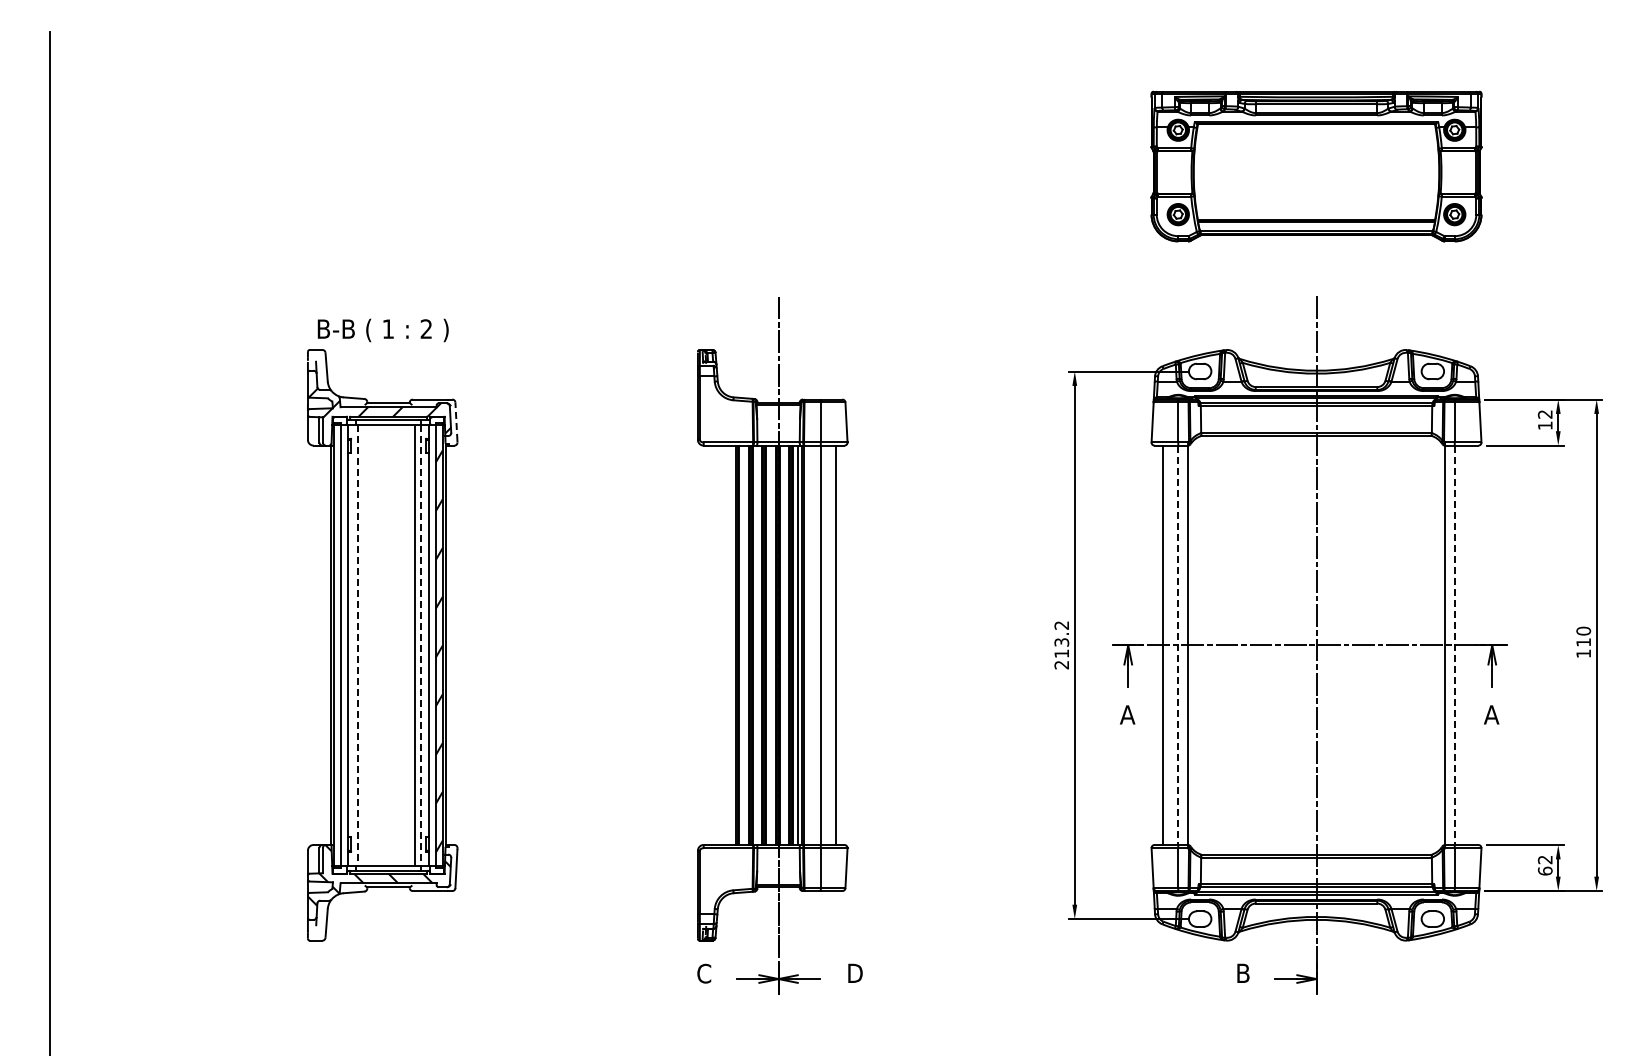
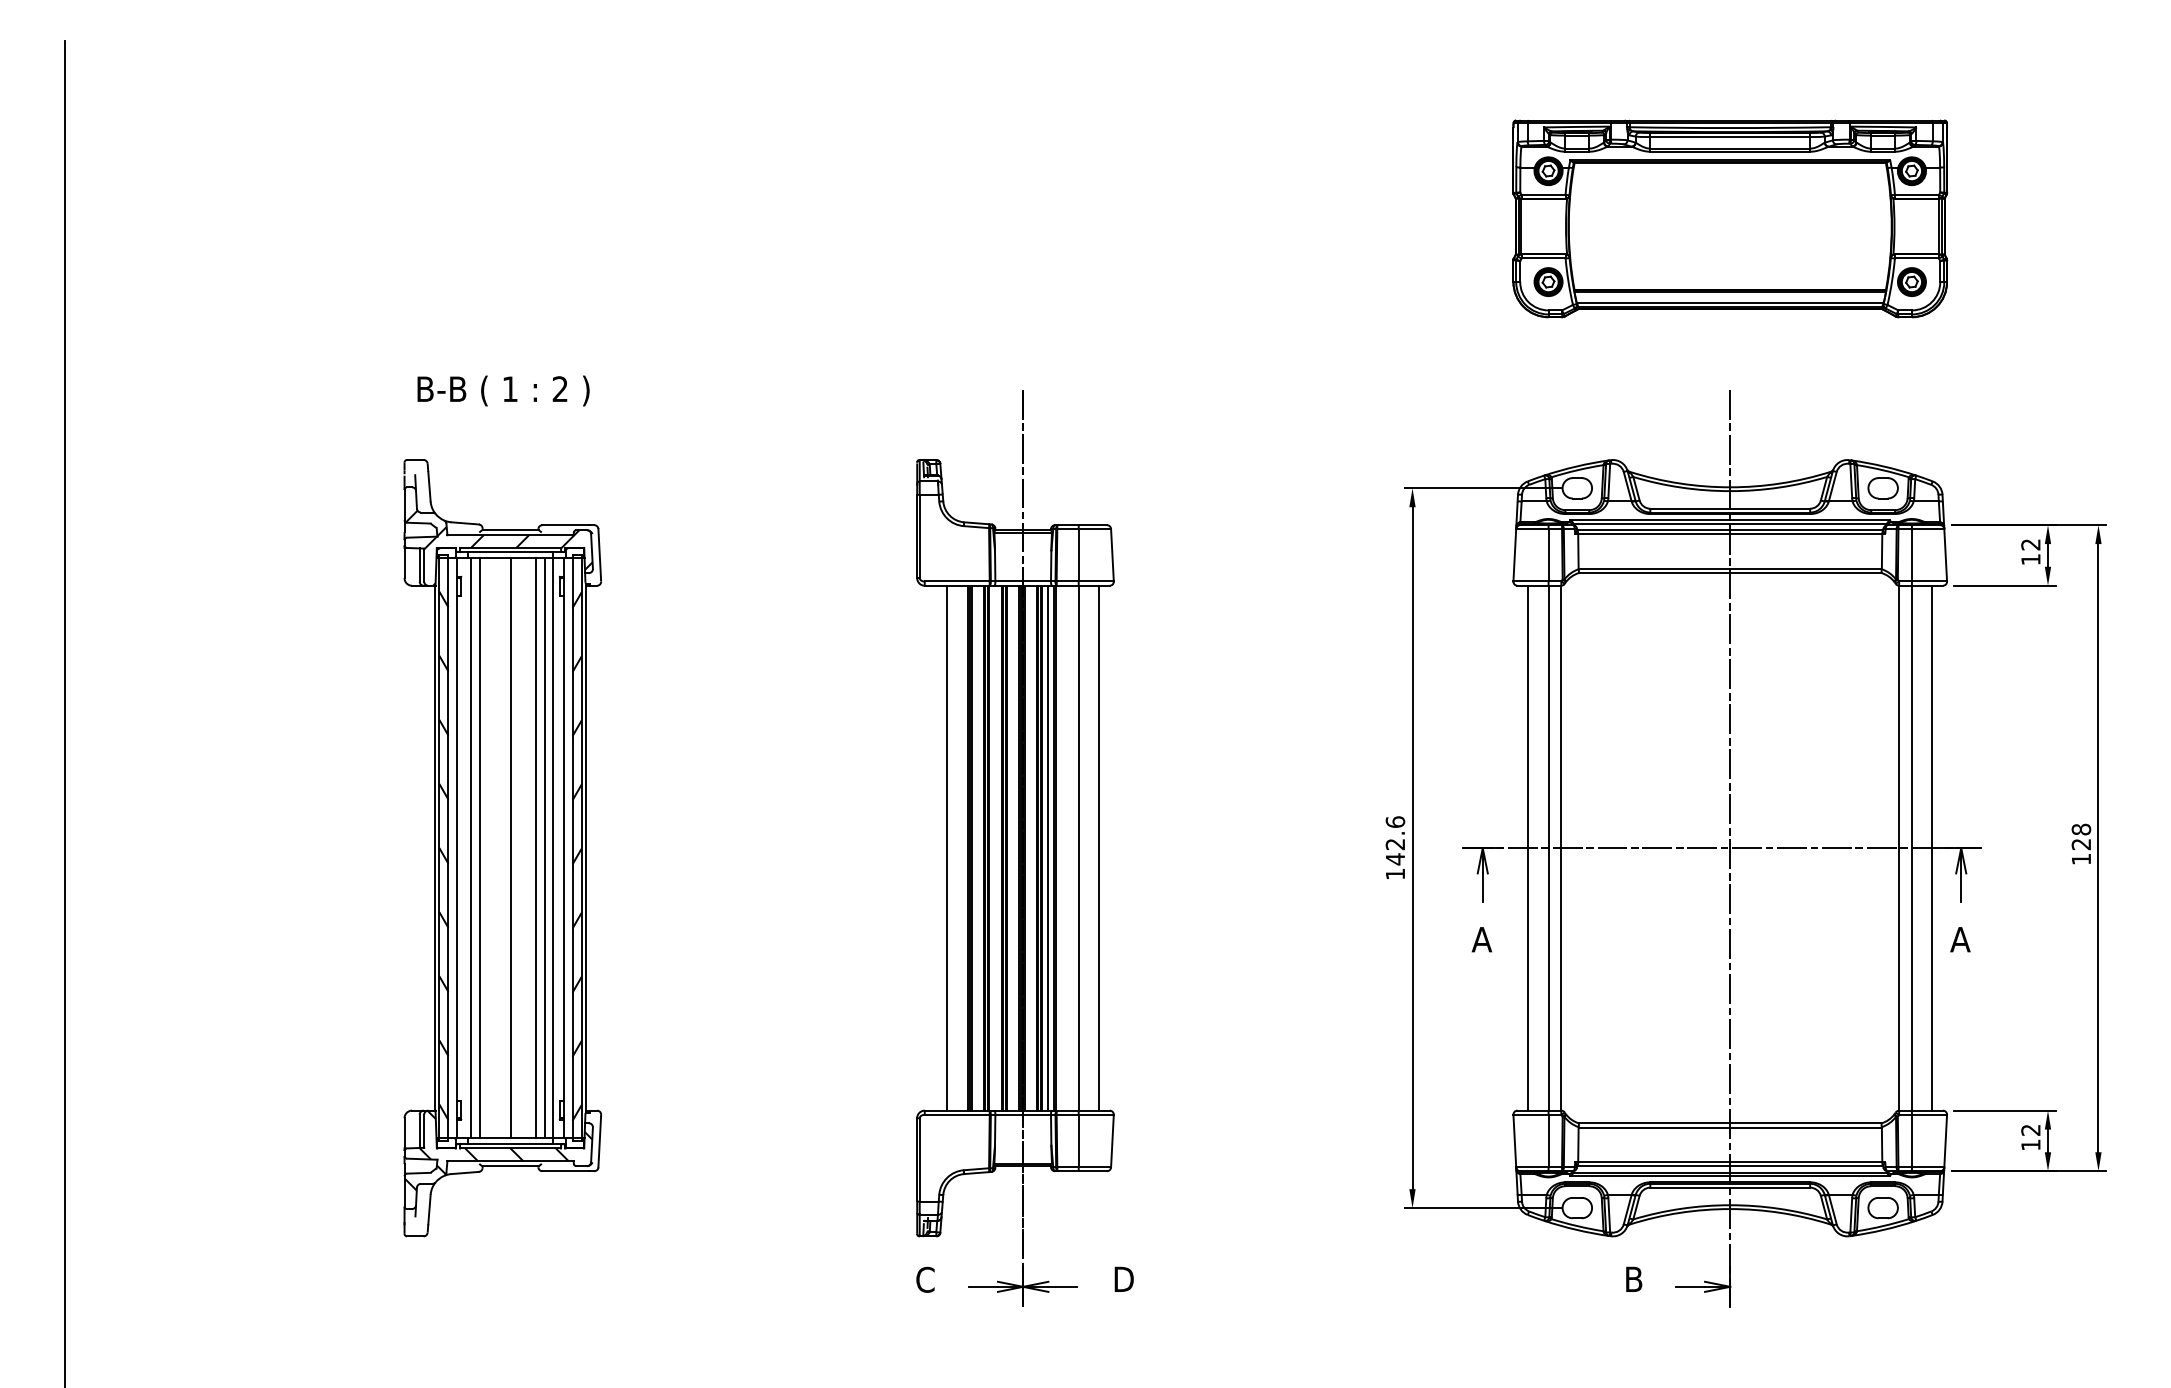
text: (382, 330) -> (502, 391), moved
line: (456, 421) -> (599, 554), dashed -> solid
text: (1583, 636) -> (2081, 836), 110 -> 128
line: (721, 644) -> (948, 847), added
line: (1470, 644) -> (1932, 847), added
line: (358, 645) -> (471, 848), dashed -> solid
line: (364, 645) -> (478, 848), added
line: (388, 645) -> (510, 848), added
line: (407, 645) -> (535, 848), added
line: (421, 645) -> (553, 848), dashed -> solid
text: (1061, 645) -> (1395, 848), 213.2 -> 142.6
line: (1178, 645) -> (1548, 848), dashed -> solid
line: (1454, 645) -> (1911, 848), dashed -> solid
hatch: (337, 651) -> (443, 856), added
text: (1544, 870) -> (2029, 1144), 62 -> 12

